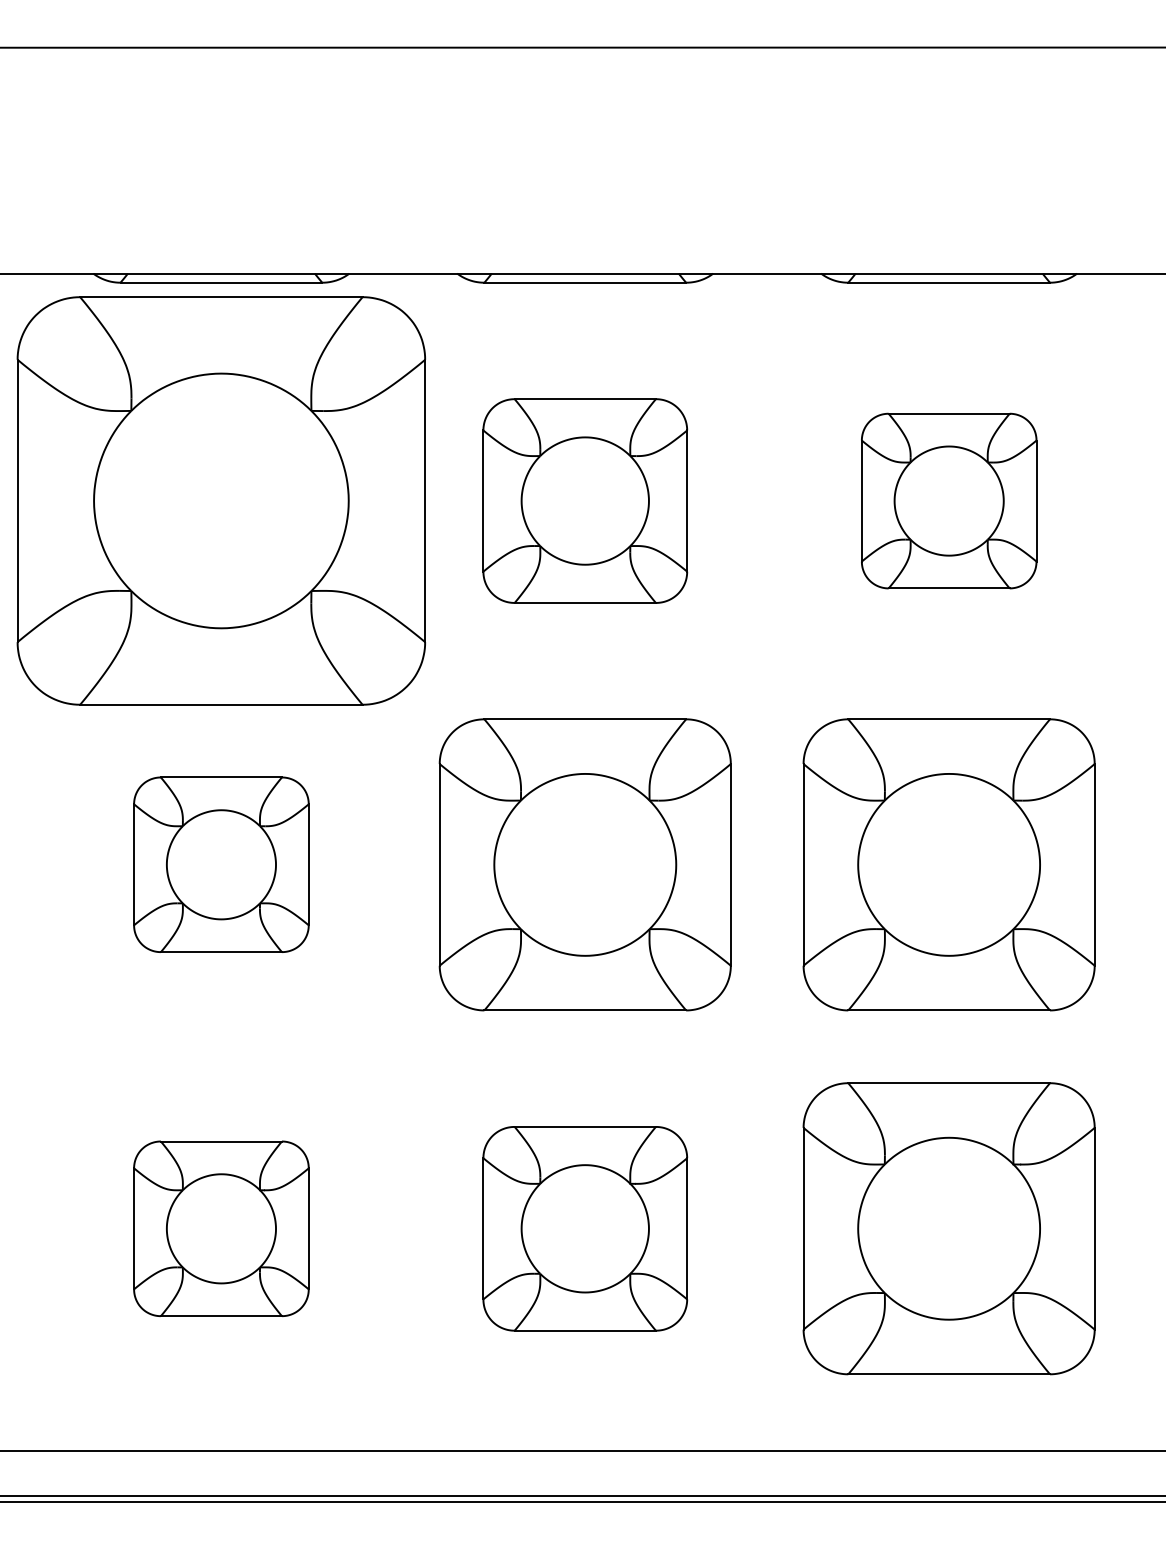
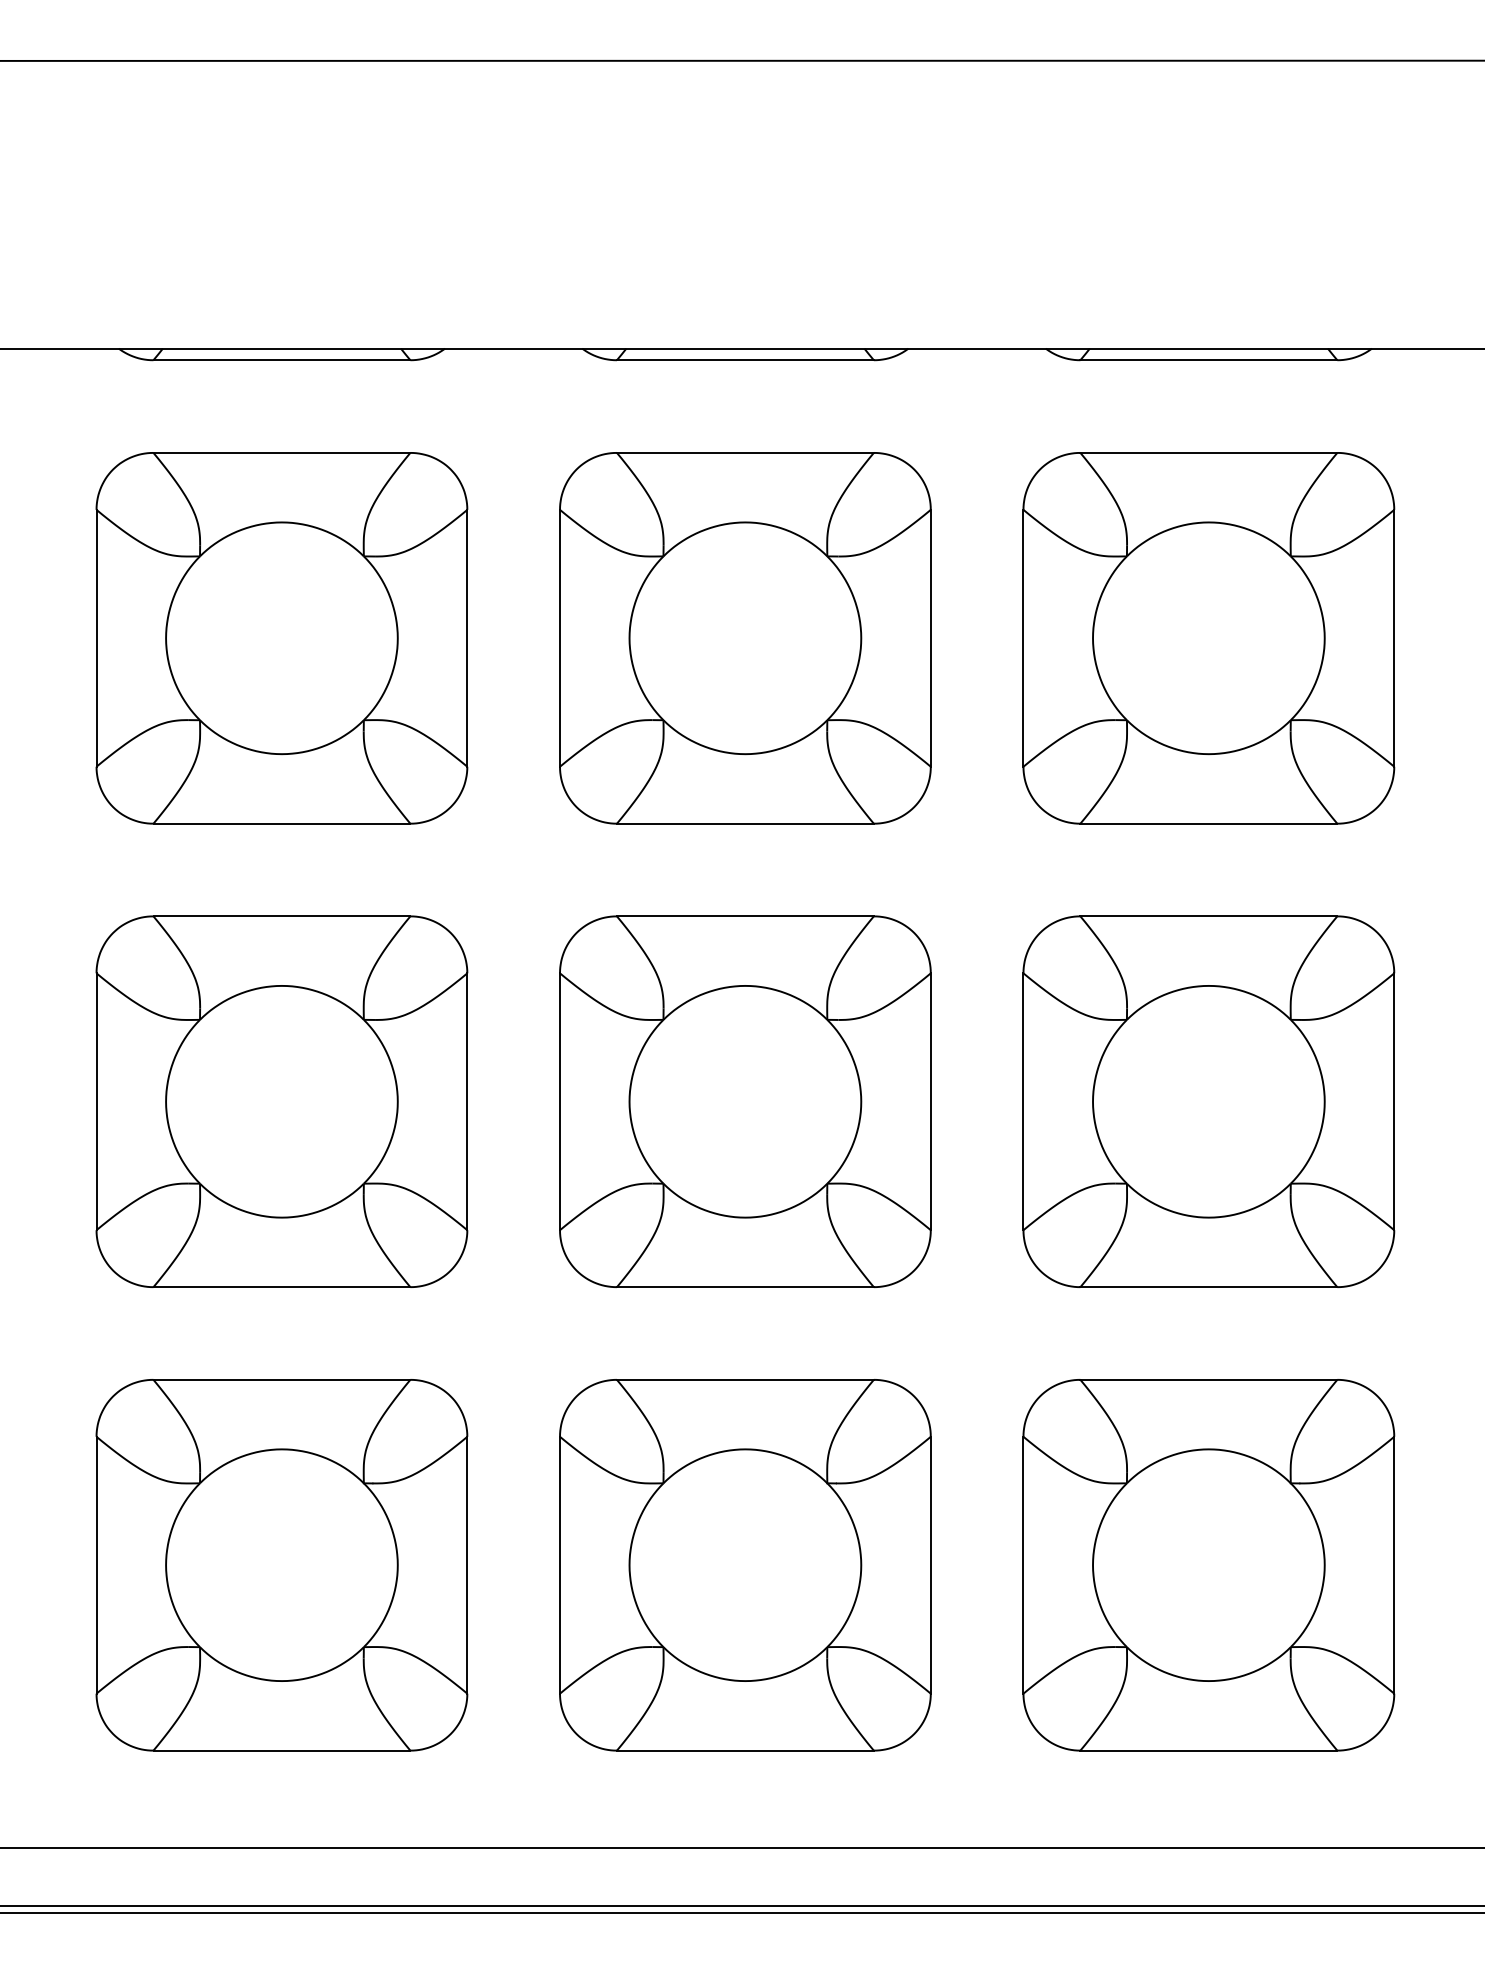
part: (221, 501) -> (281, 638), size x0.71
part: (585, 501) -> (745, 638), size x1.43
part: (948, 501) -> (1208, 638), size x1.67
part: (221, 864) -> (281, 1101), size x1.67
part: (221, 1228) -> (281, 1565), size x1.67
part: (585, 1228) -> (745, 1565), size x1.43

